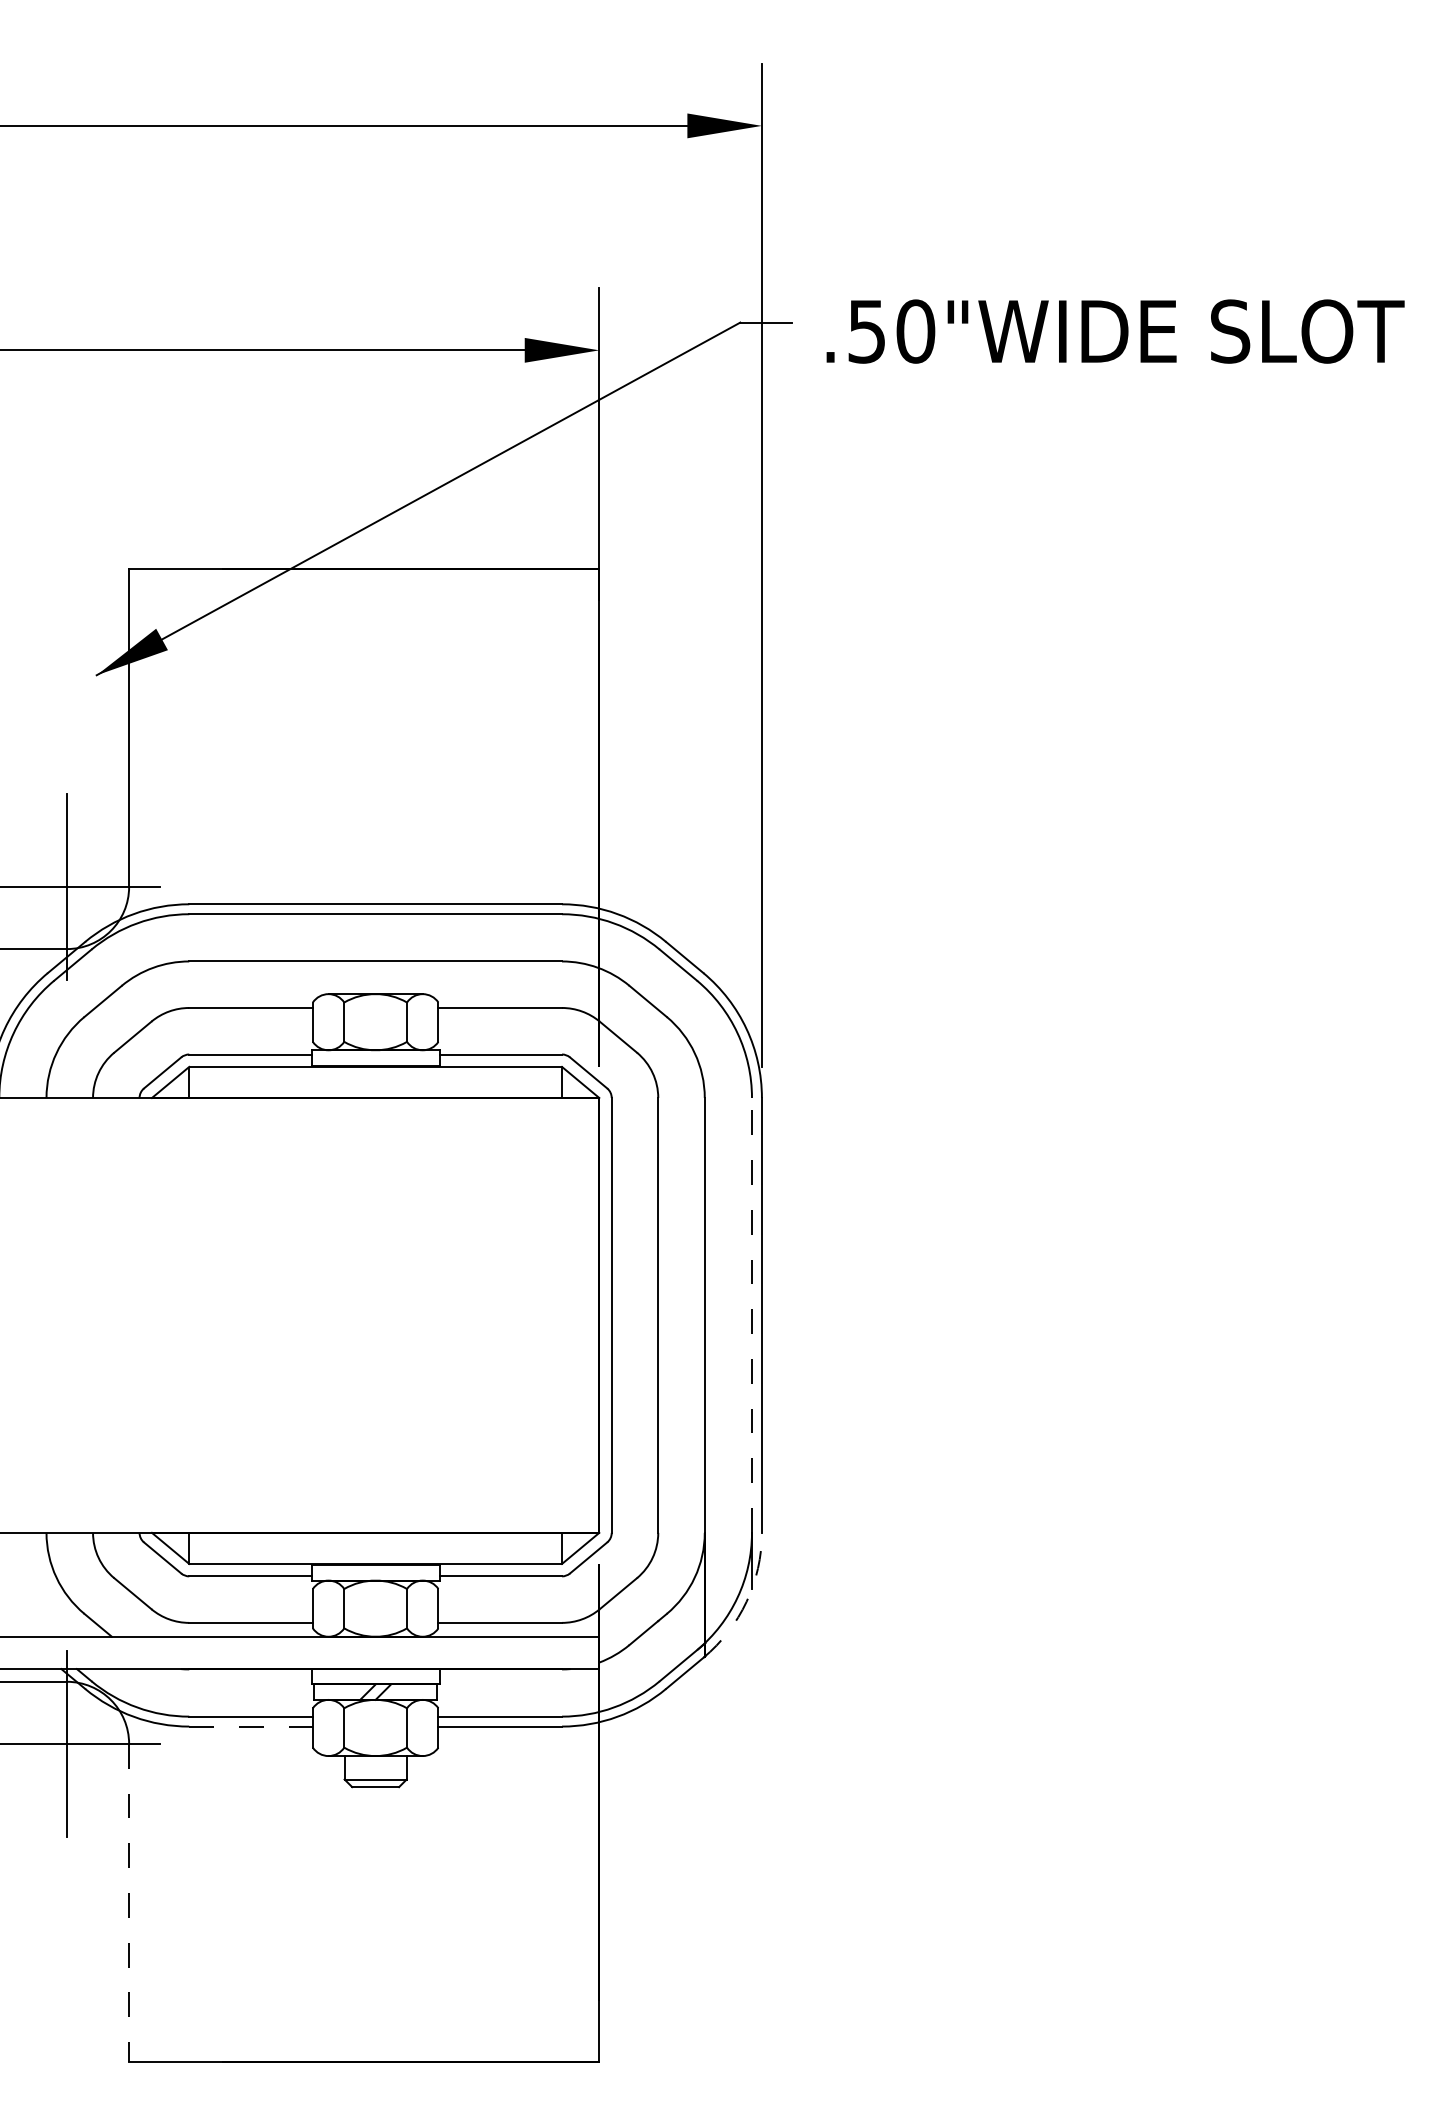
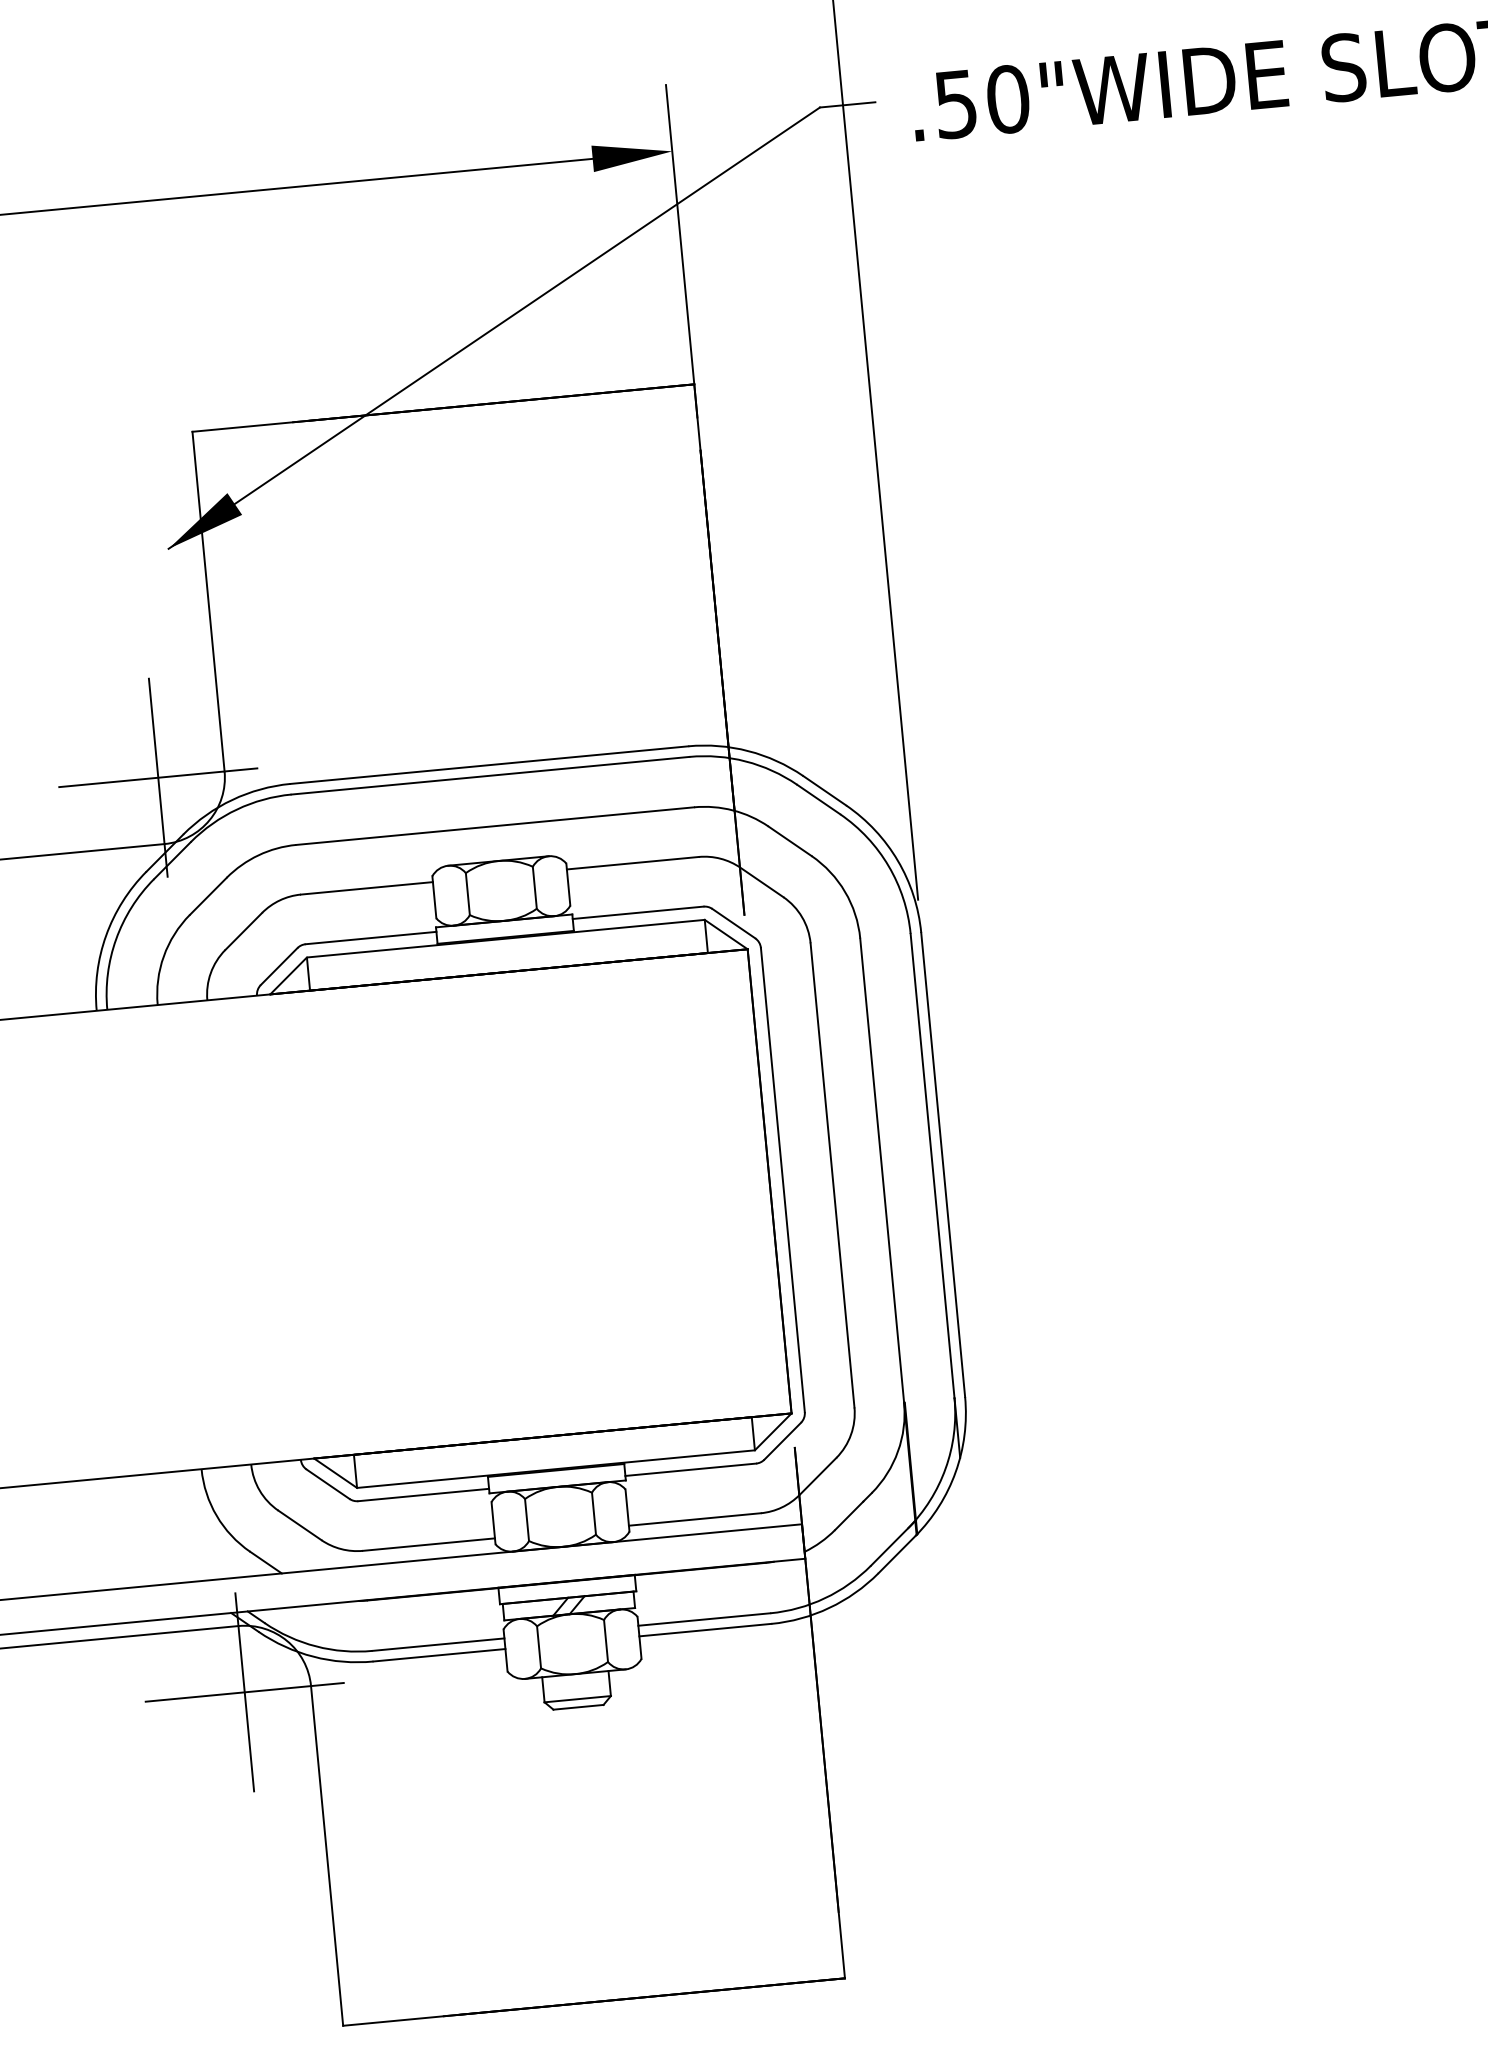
line: (752, 1314) -> (933, 1164), dashed -> solid
arc: (746, 1601) -> (955, 1471), dashed -> solid
line: (251, 1726) -> (439, 1655), dashed -> solid
line: (129, 1903) -> (327, 1856), dashed -> solid

